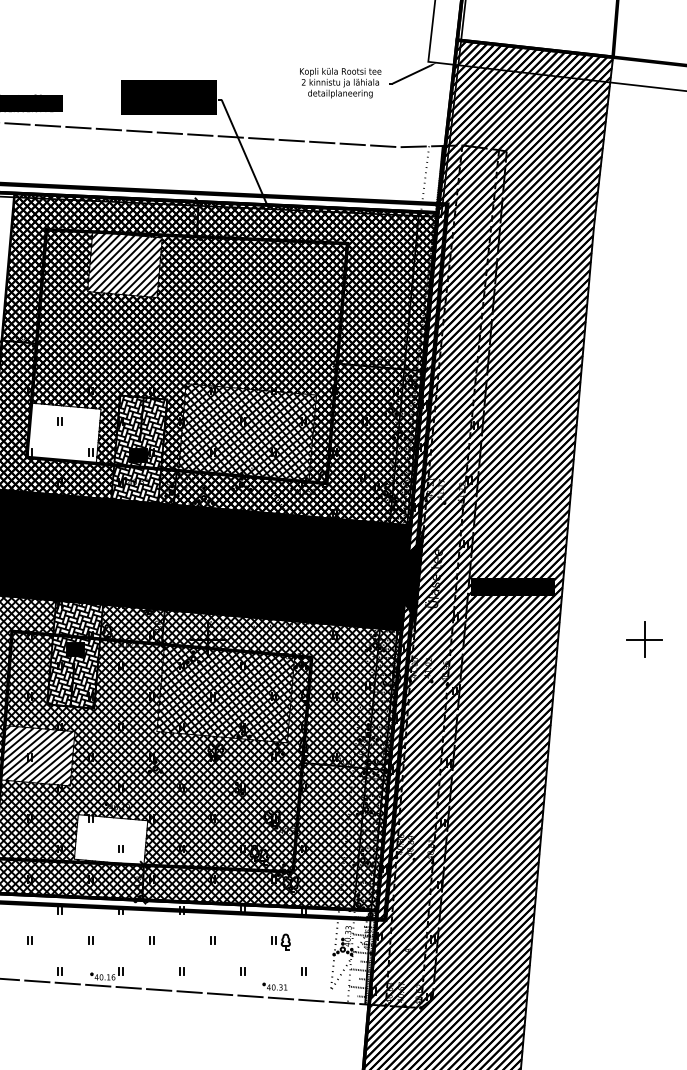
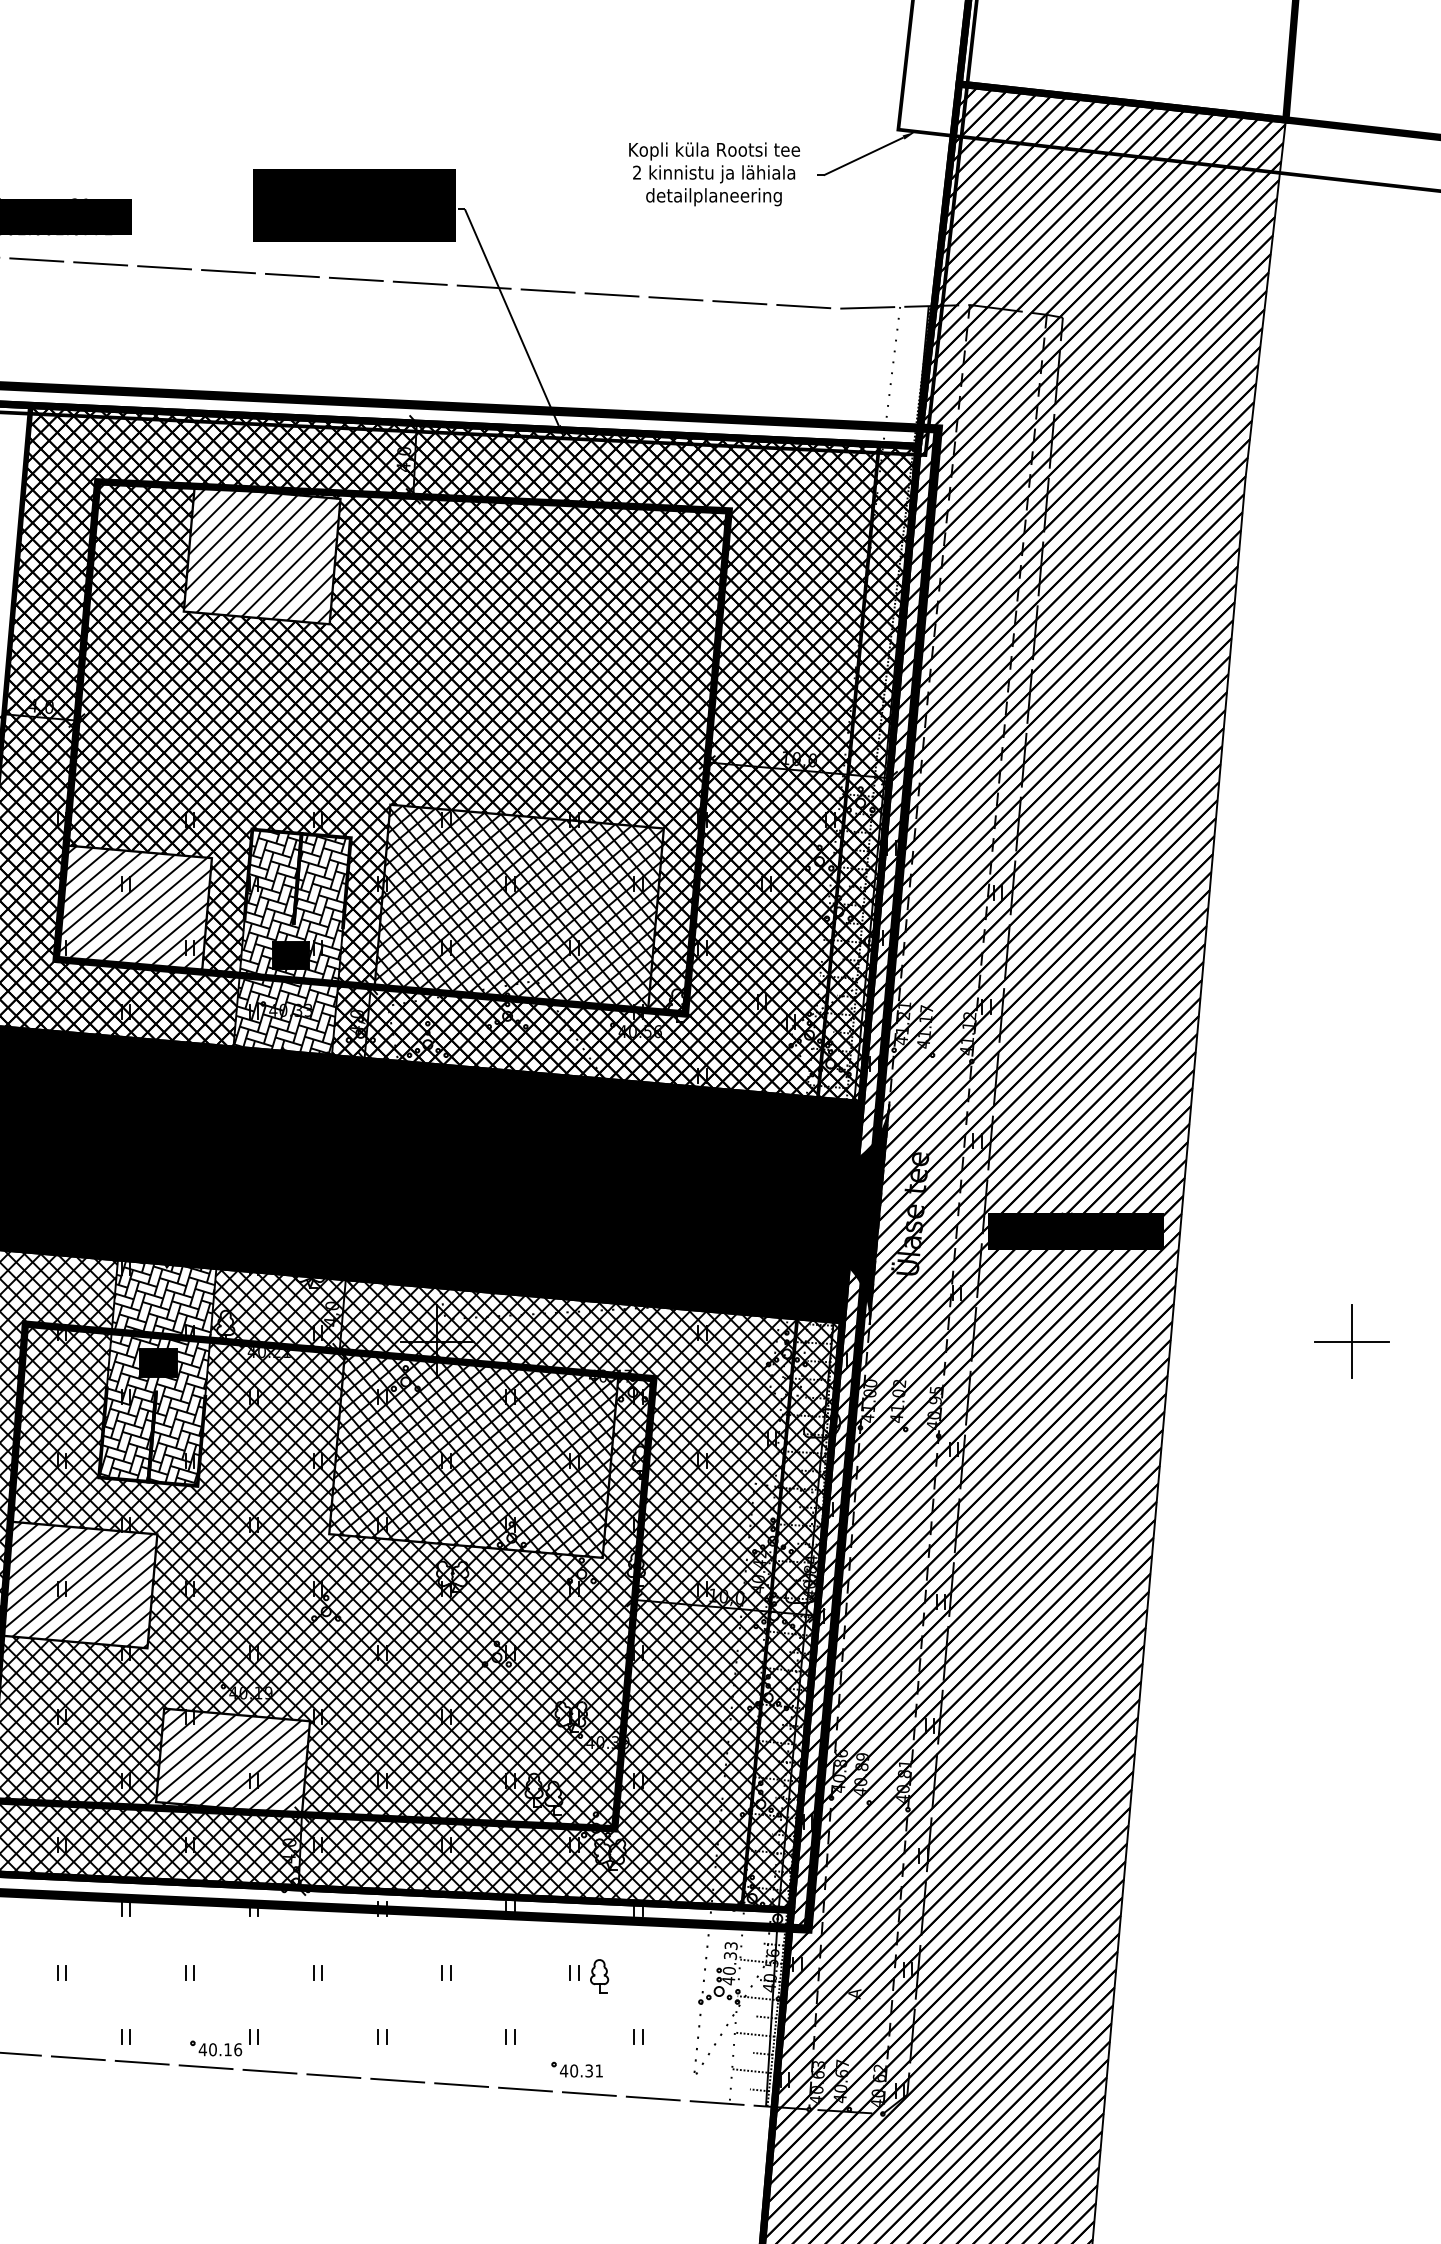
hatch: (63, 433) -> (133, 909), added
hatch: (110, 839) -> (231, 1760), added

